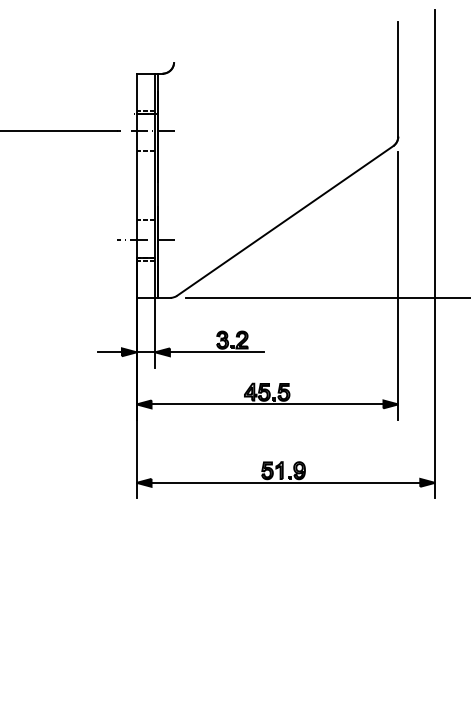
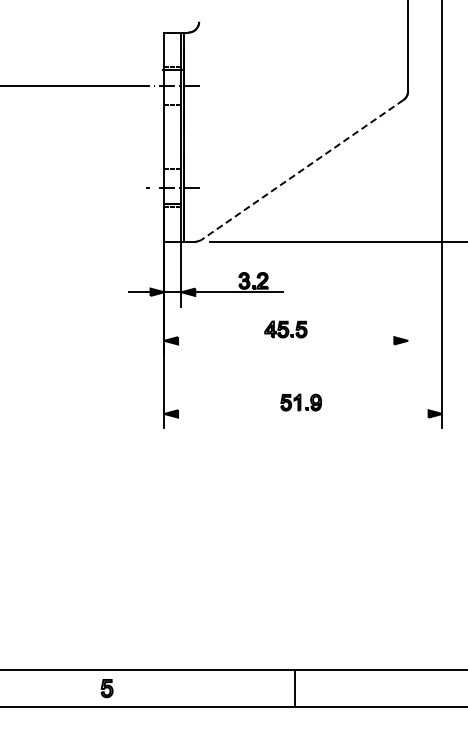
line: (284, 220) -> (302, 169), solid -> dashed
line: (398, 286) -> (408, 230), removed
line: (267, 404) -> (286, 340), removed
line: (286, 482) -> (303, 413), removed

